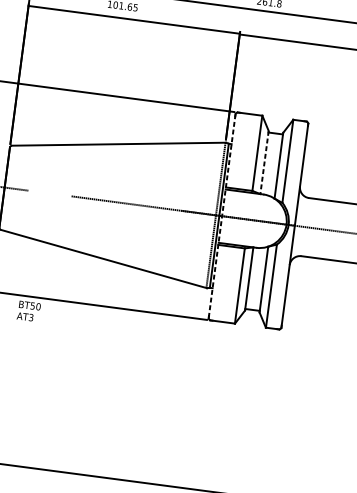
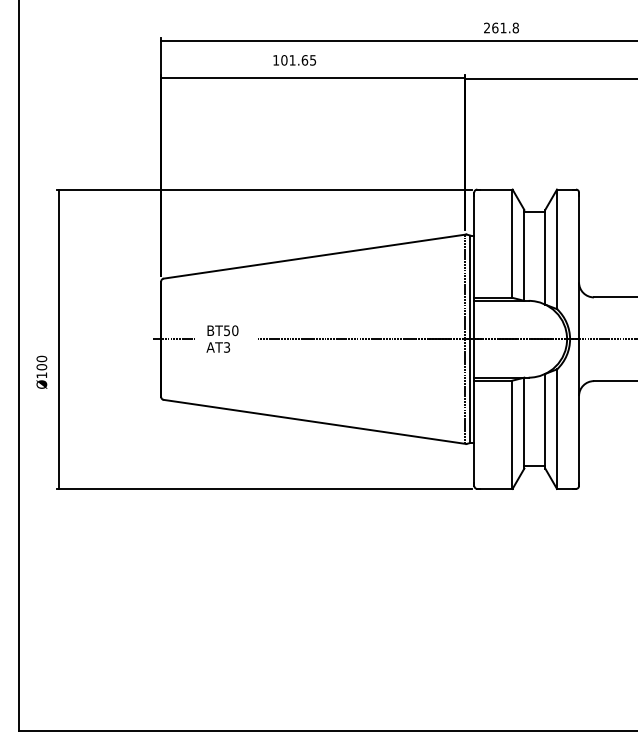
line: (264, 162) -> (524, 255), dashed -> solid
line: (222, 216) -> (474, 339), dashed -> solid
text: (28, 311) -> (222, 338), moved

